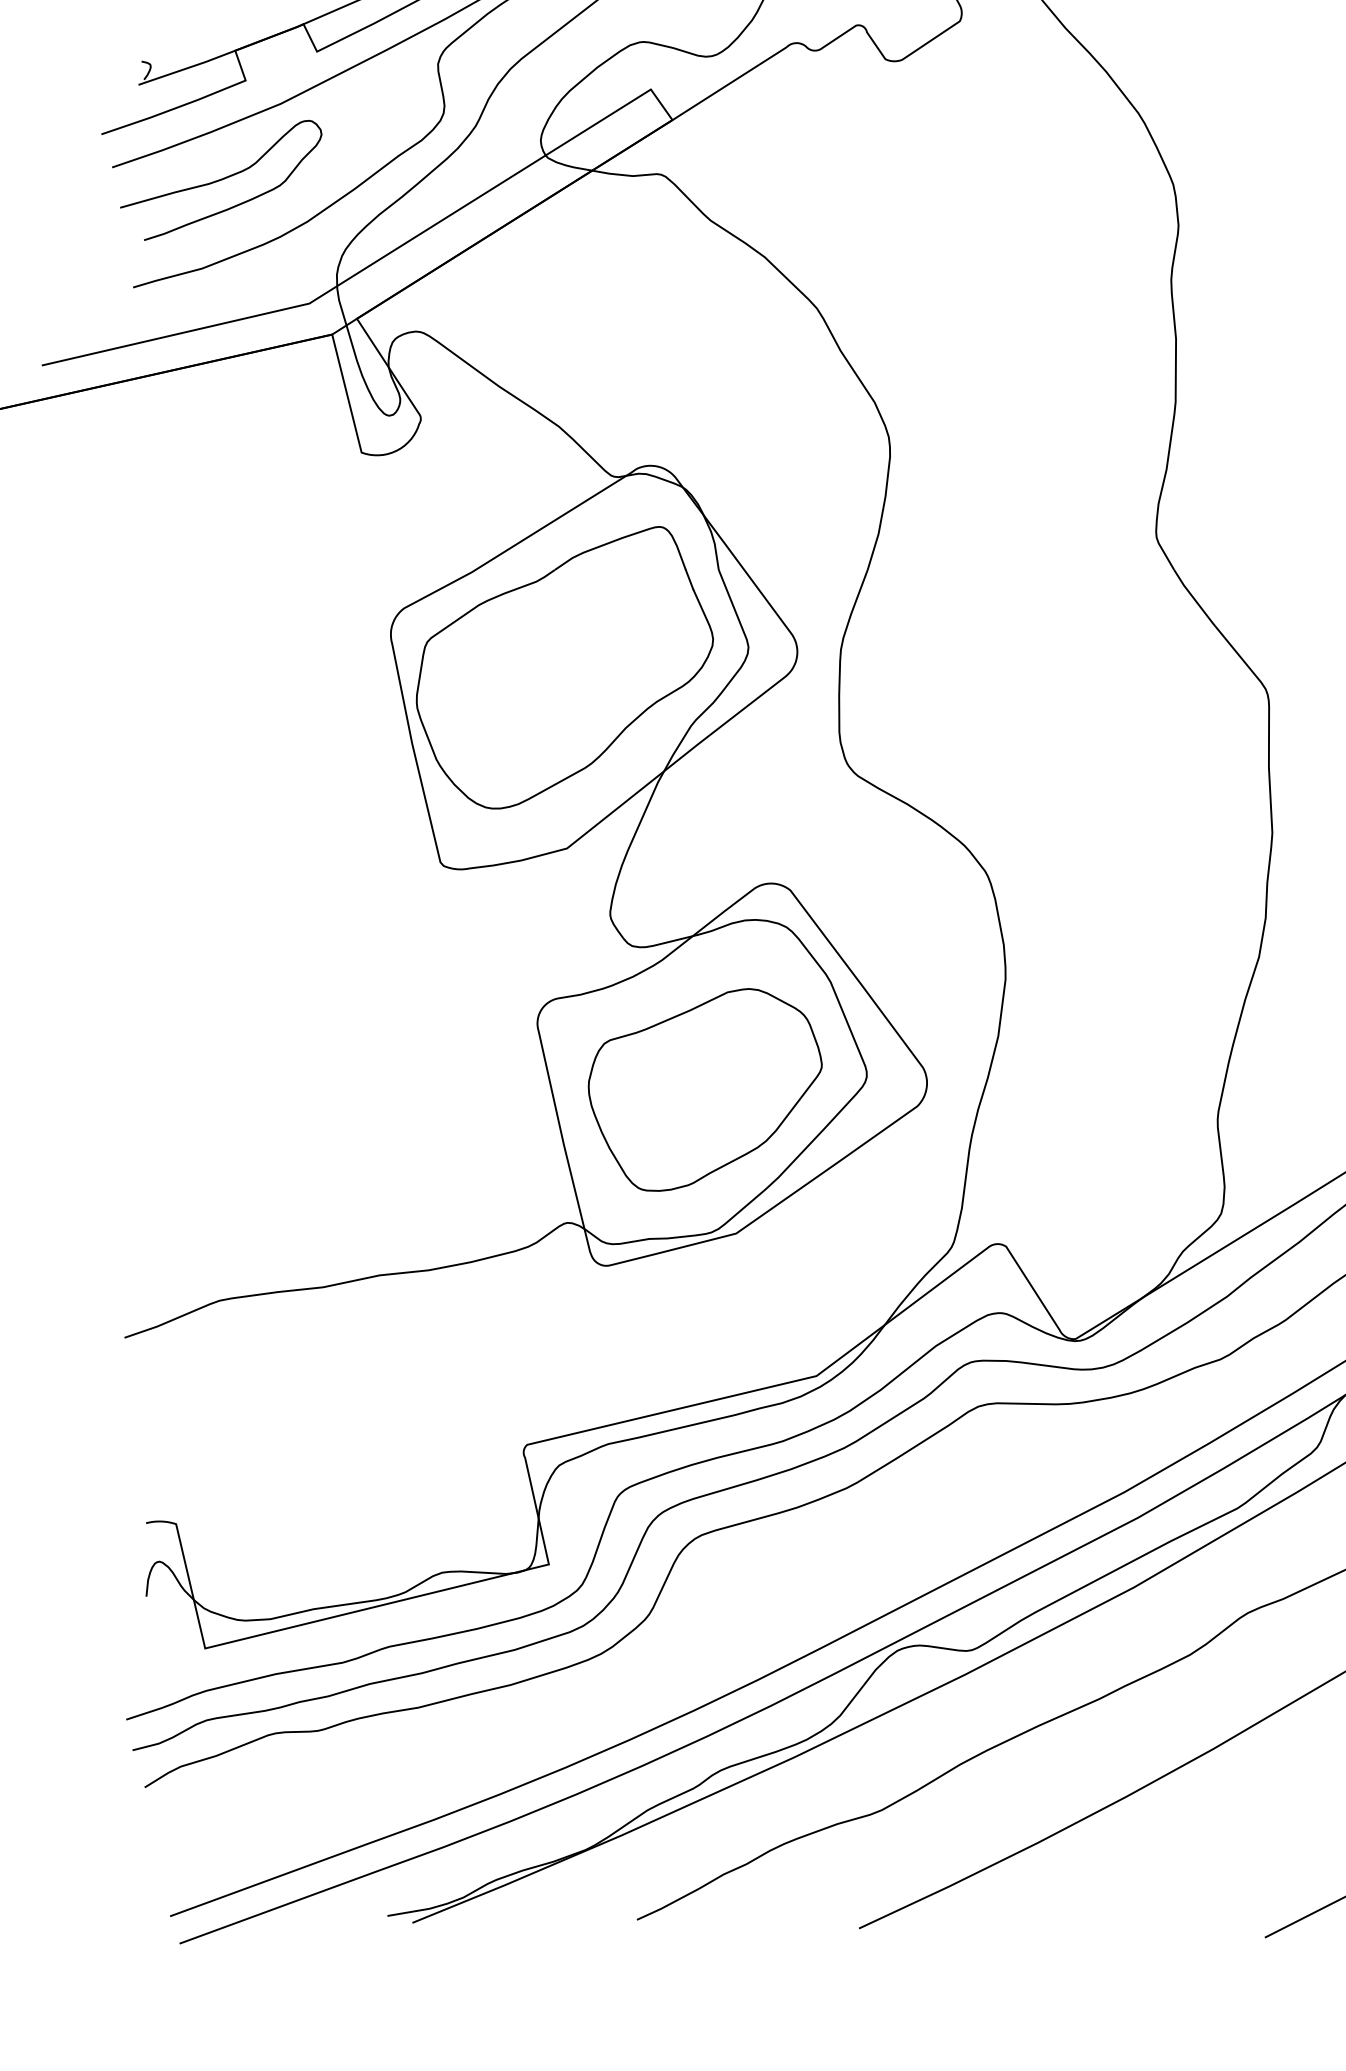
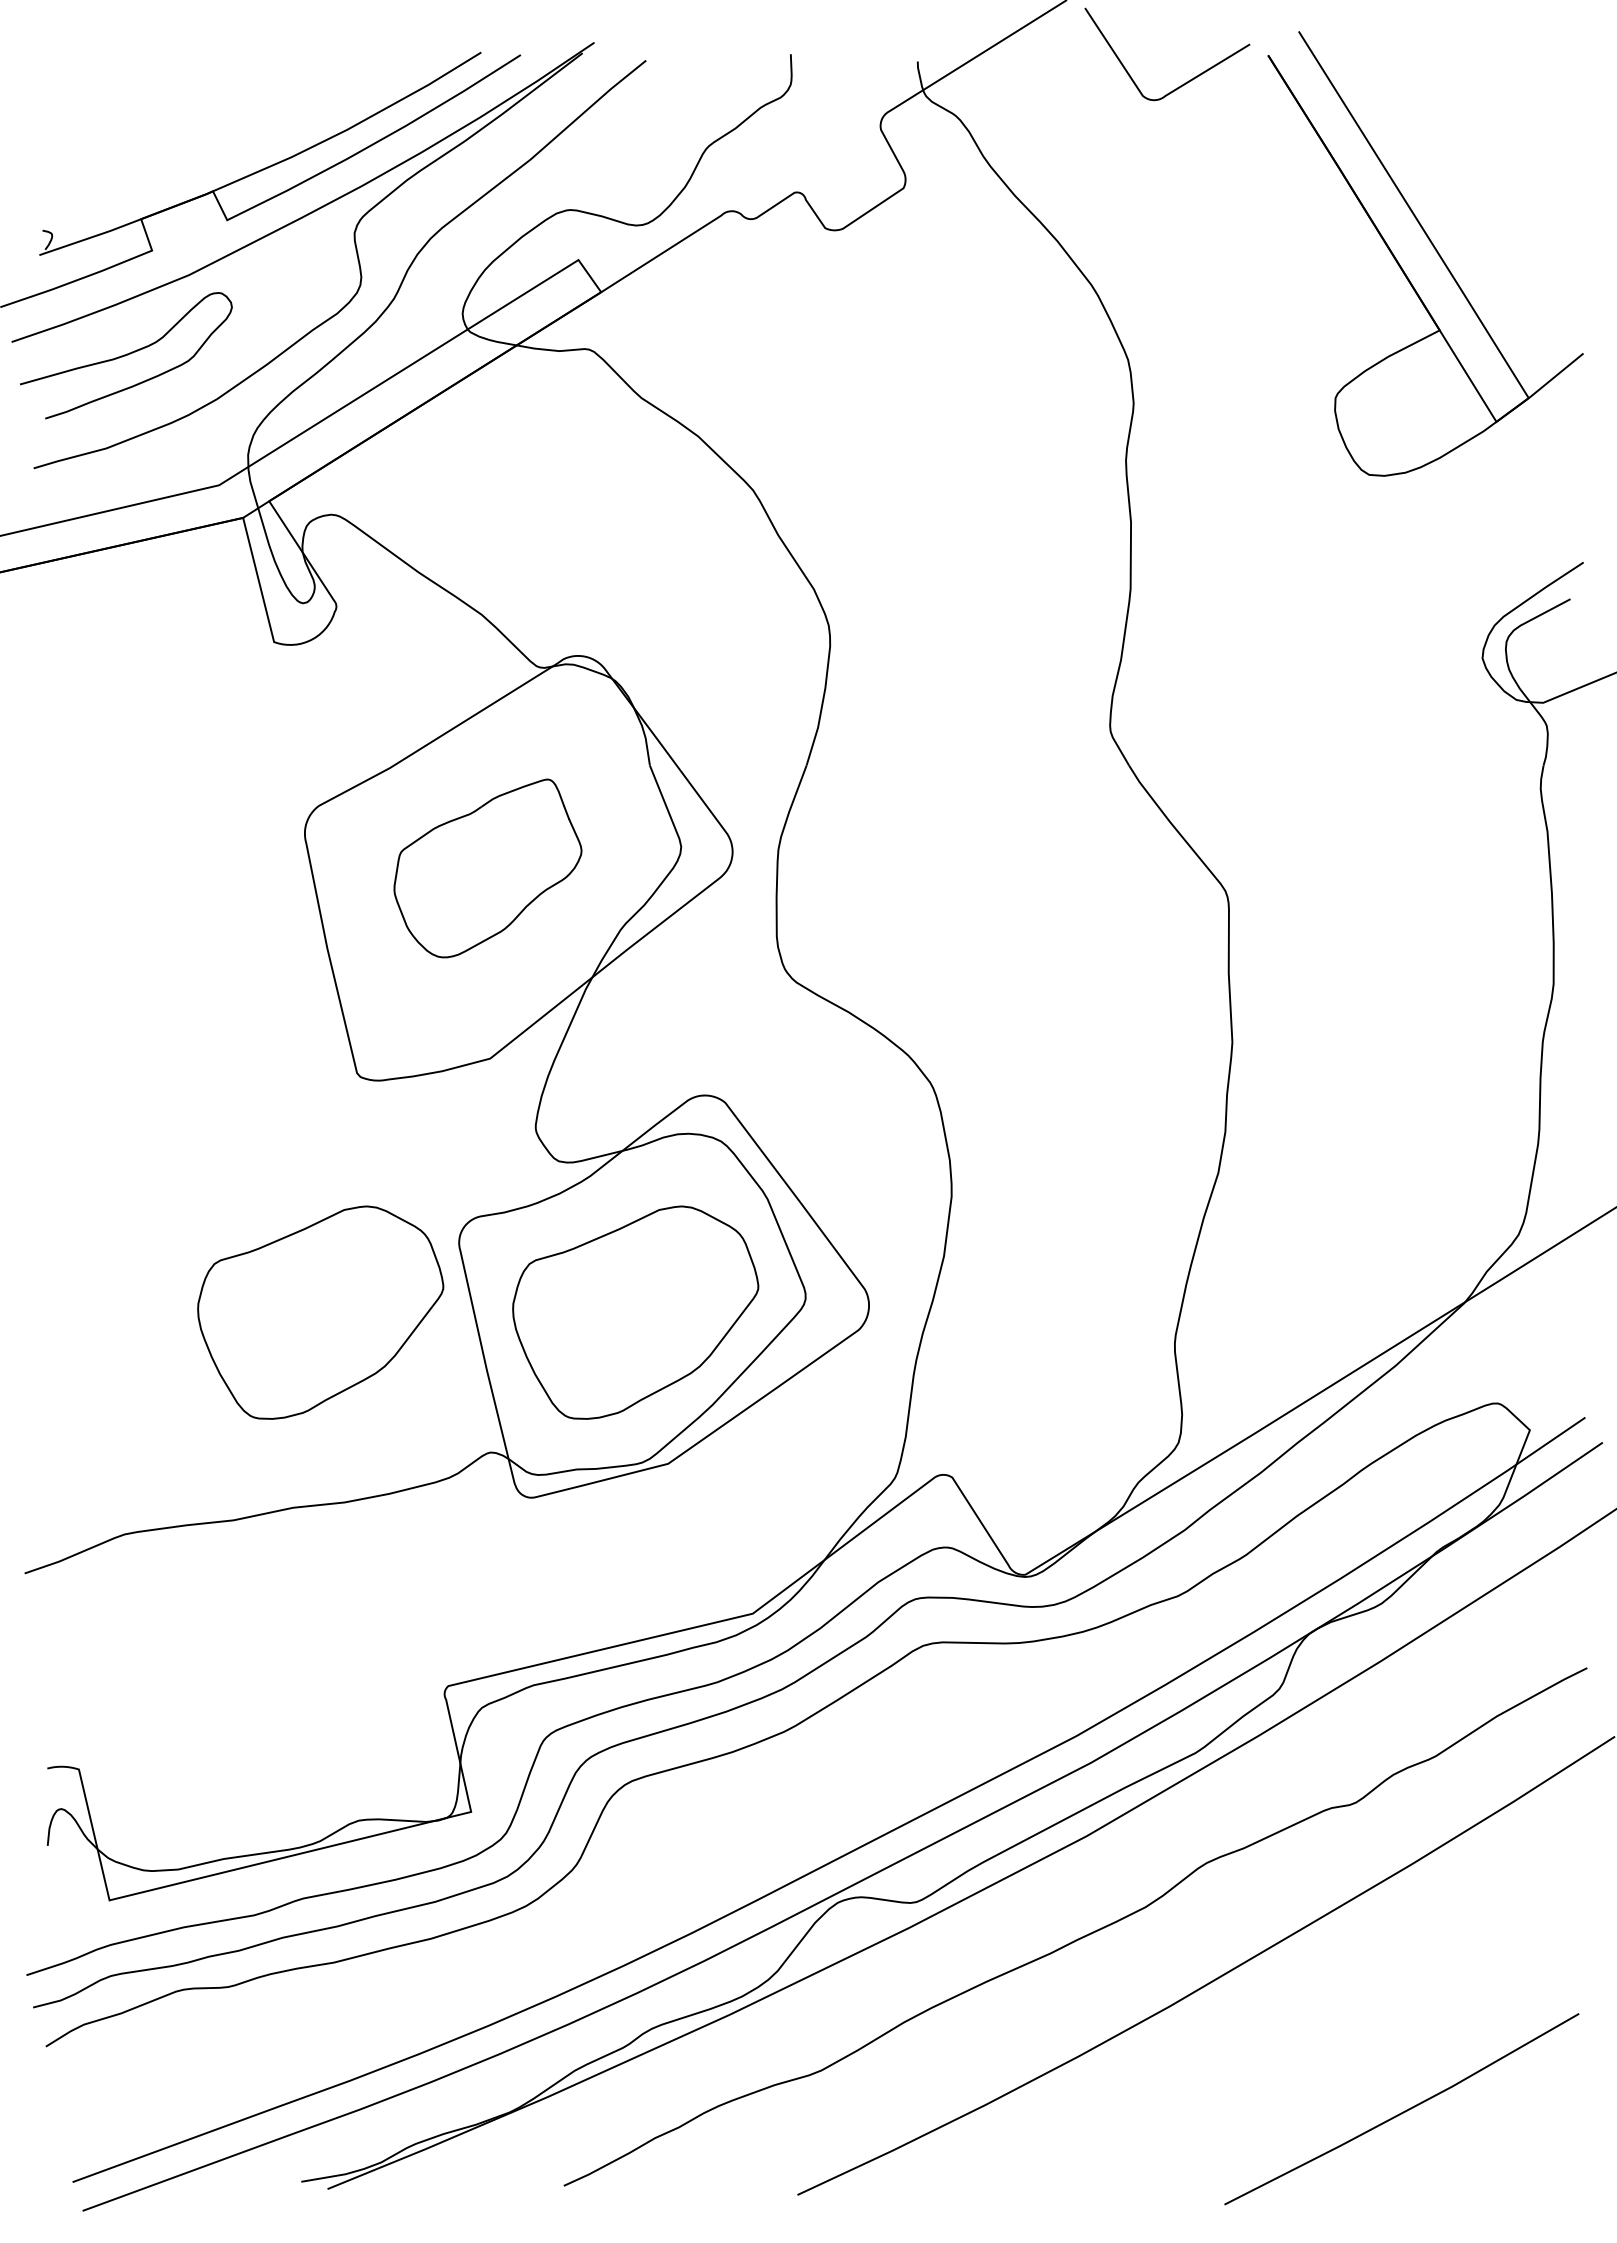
part: (564, 667) -> (487, 868), size x0.6
part: (405, 1089) -> (320, 1312), added

